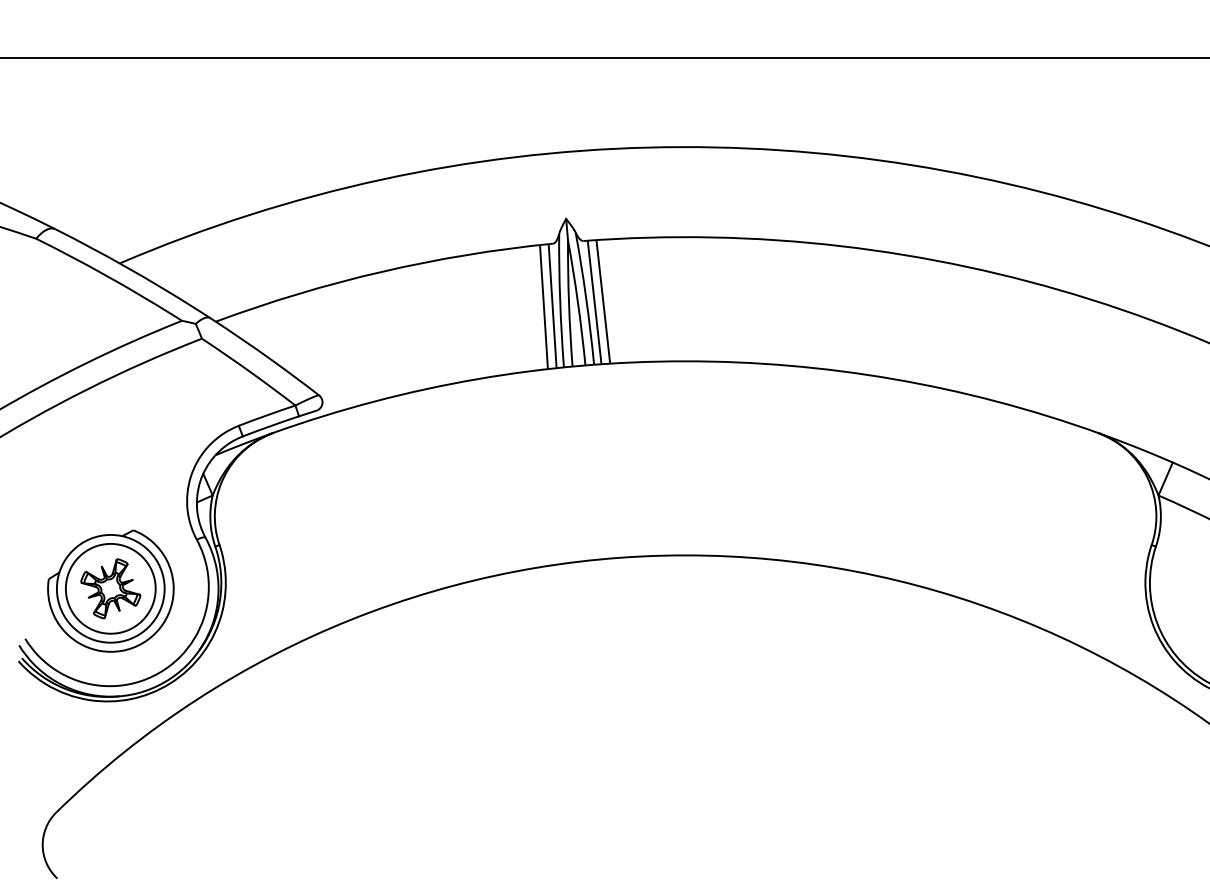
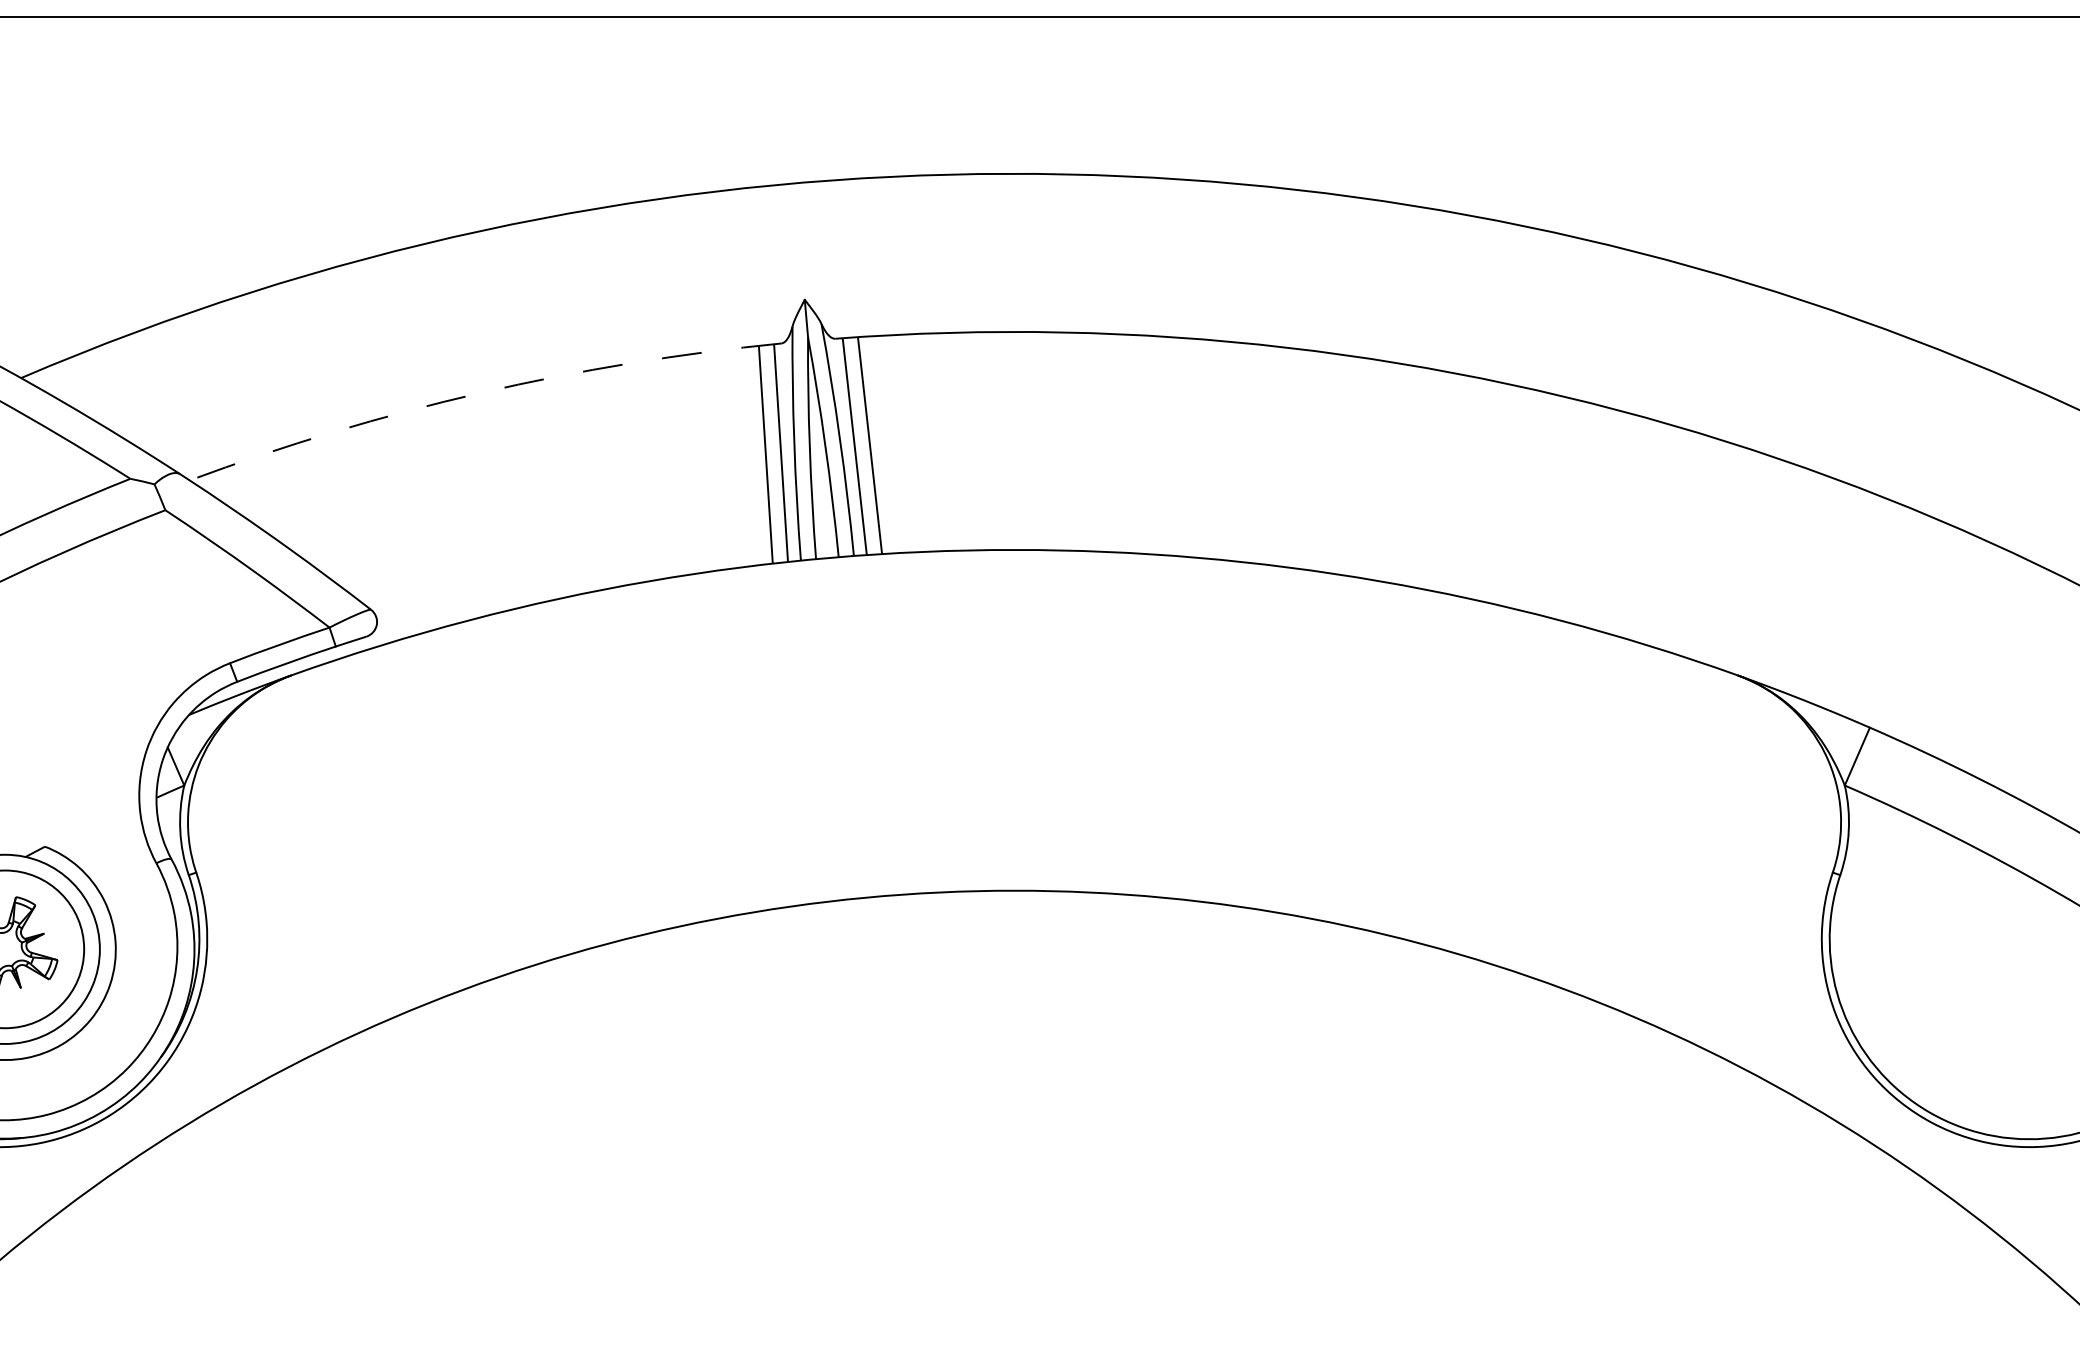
arc: (381, 271) -> (480, 392), solid -> dashed

